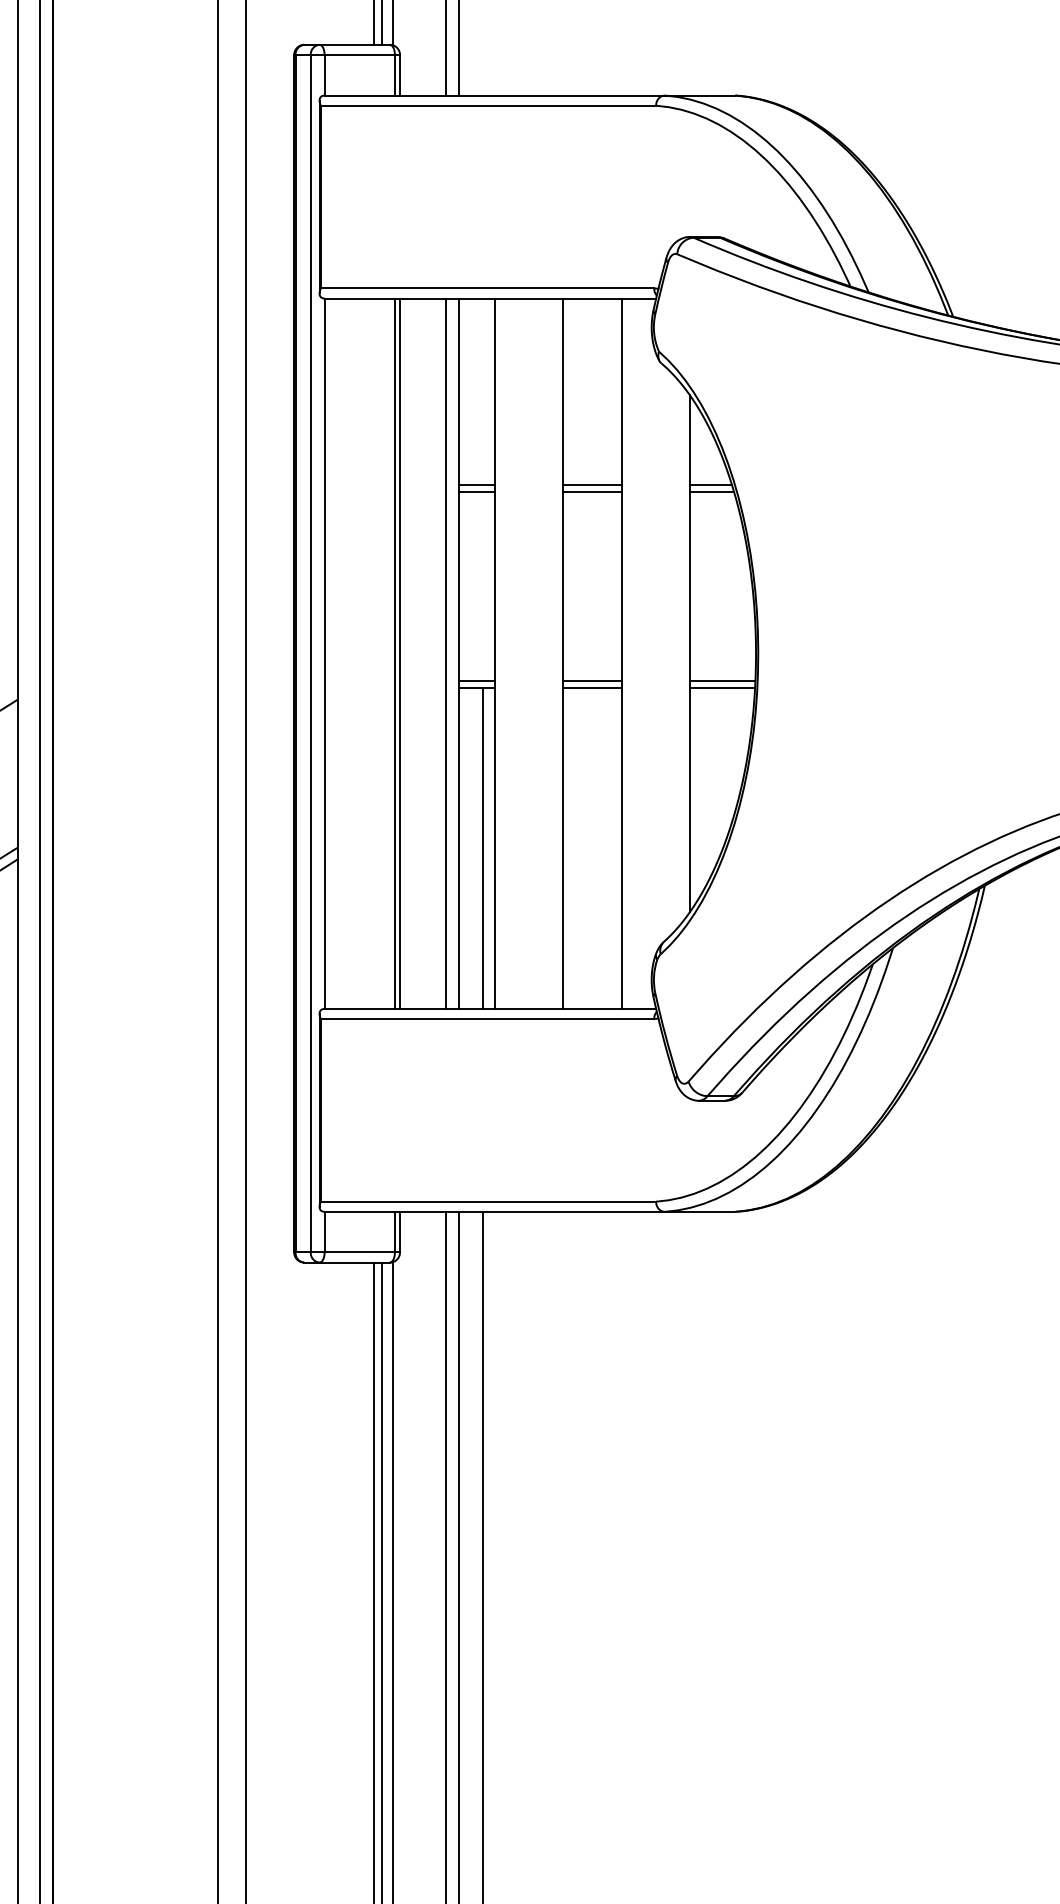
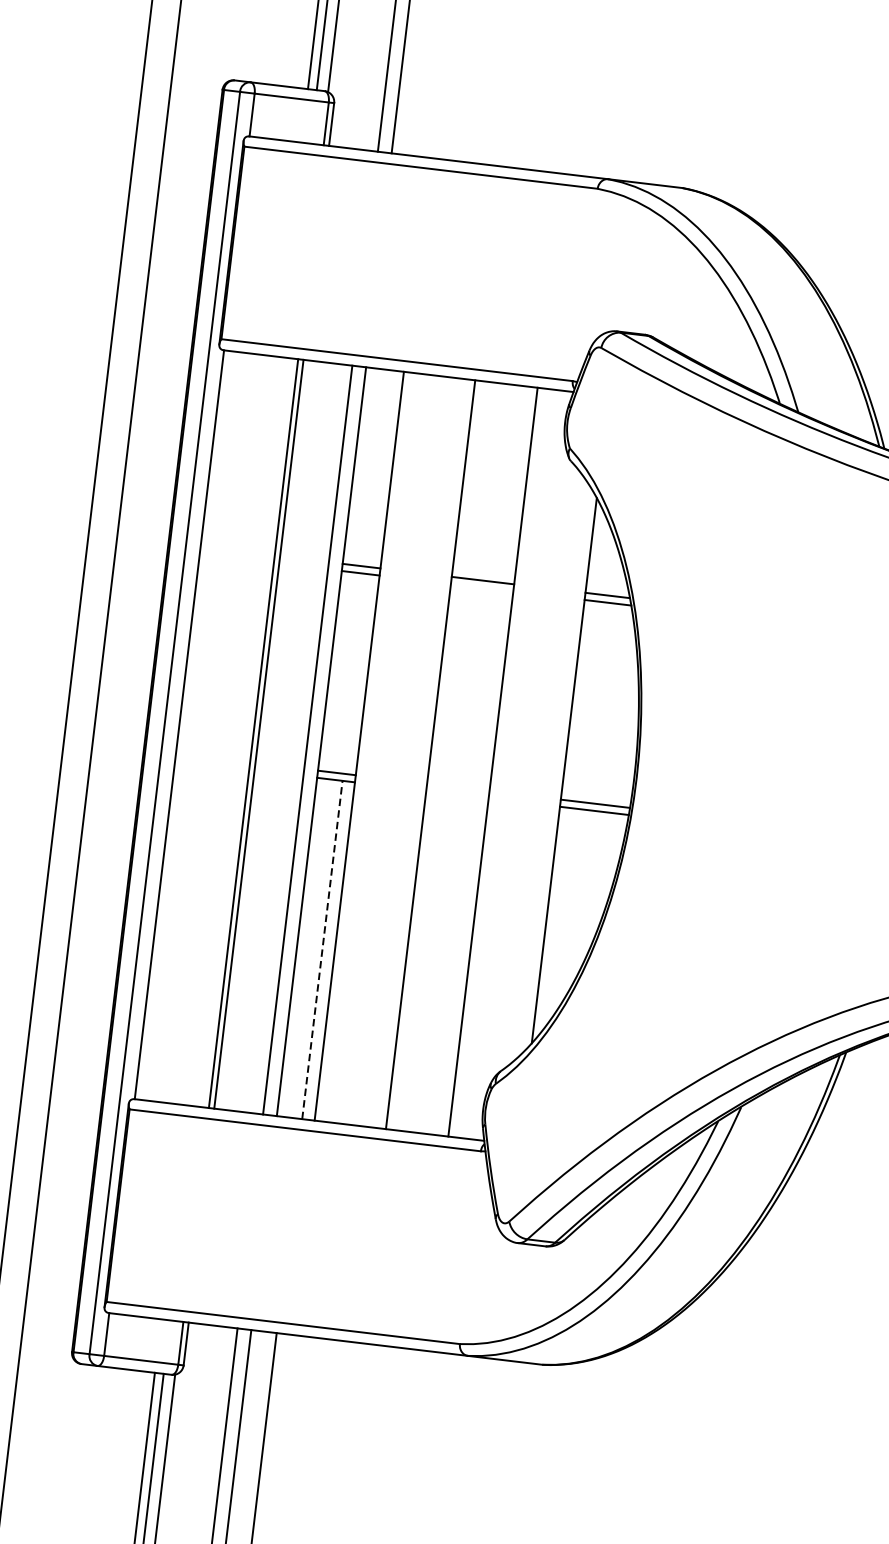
line: (592, 491) -> (482, 587), removed
line: (592, 681) -> (458, 787), removed
line: (592, 687) -> (457, 794), removed
line: (483, 847) -> (322, 949), solid -> dashed

